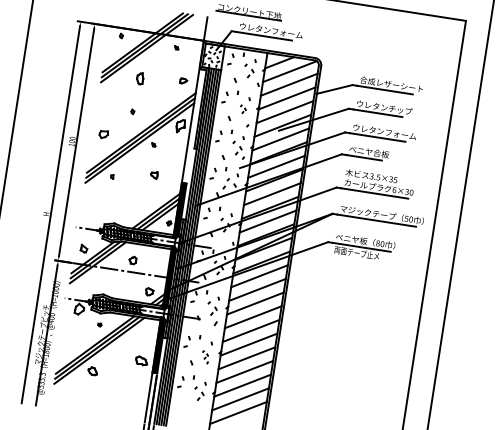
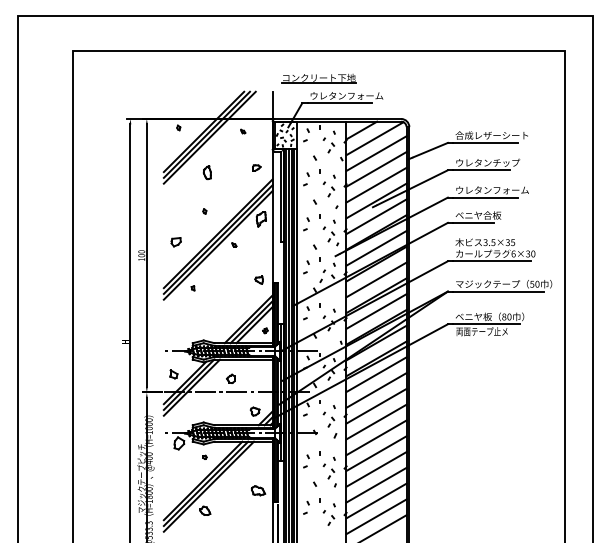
part: (242, 109) -> (328, 189), size x1.67
part: (153, 174) -> (258, 279), moved
part: (205, 357) -> (329, 475), size x1.67

